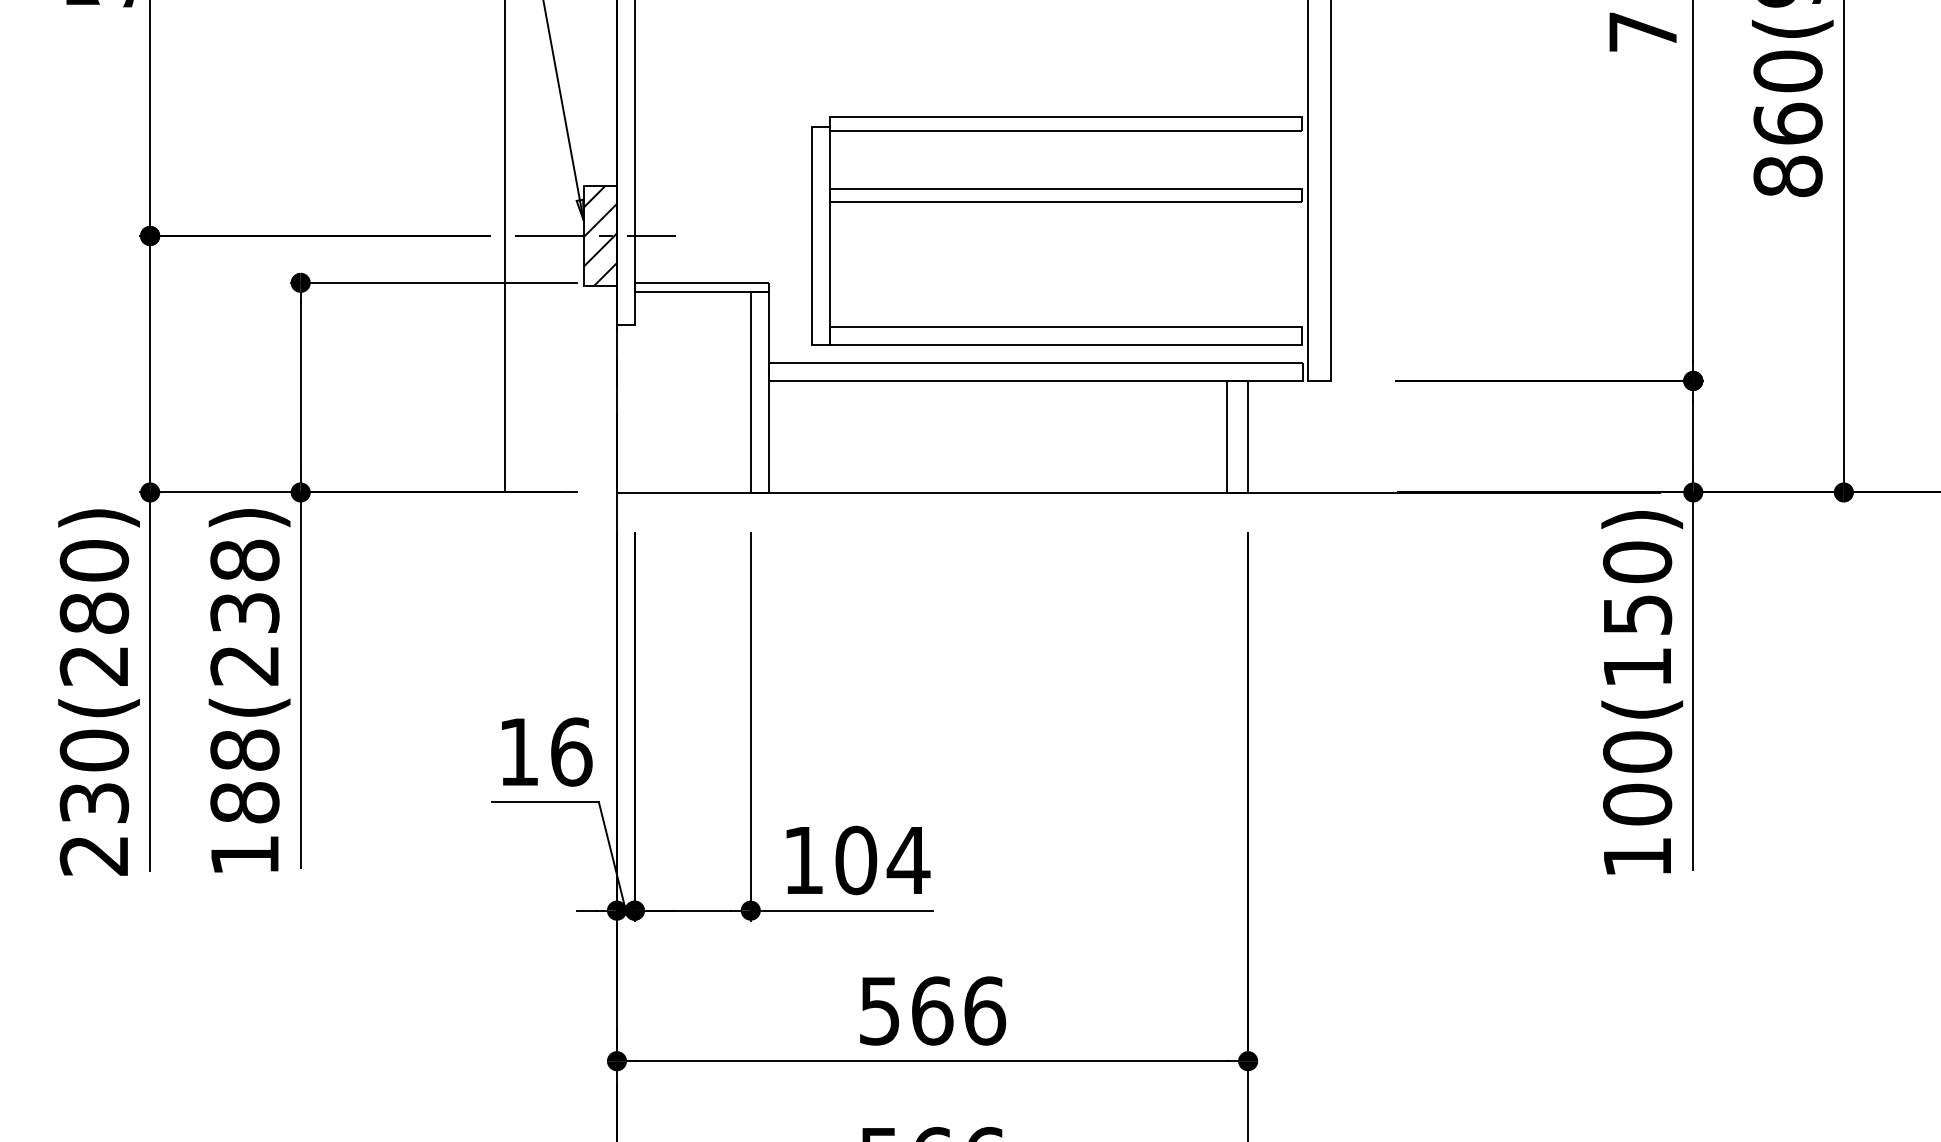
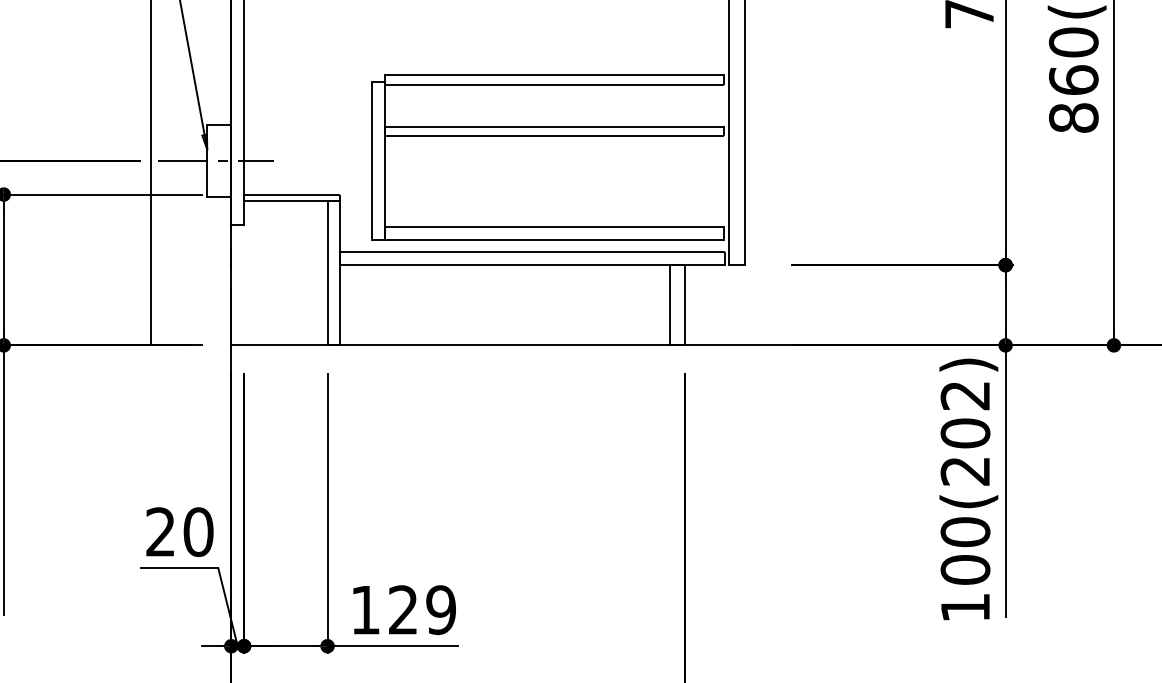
hatch: (599, 235) -> (218, 160), removed
text: (1637, 614) -> (965, 433), 100(150) -> 100(202)
text: (545, 751) -> (179, 531), 16 -> 20
text: (882, 860) -> (422, 610), 104 -> 129

